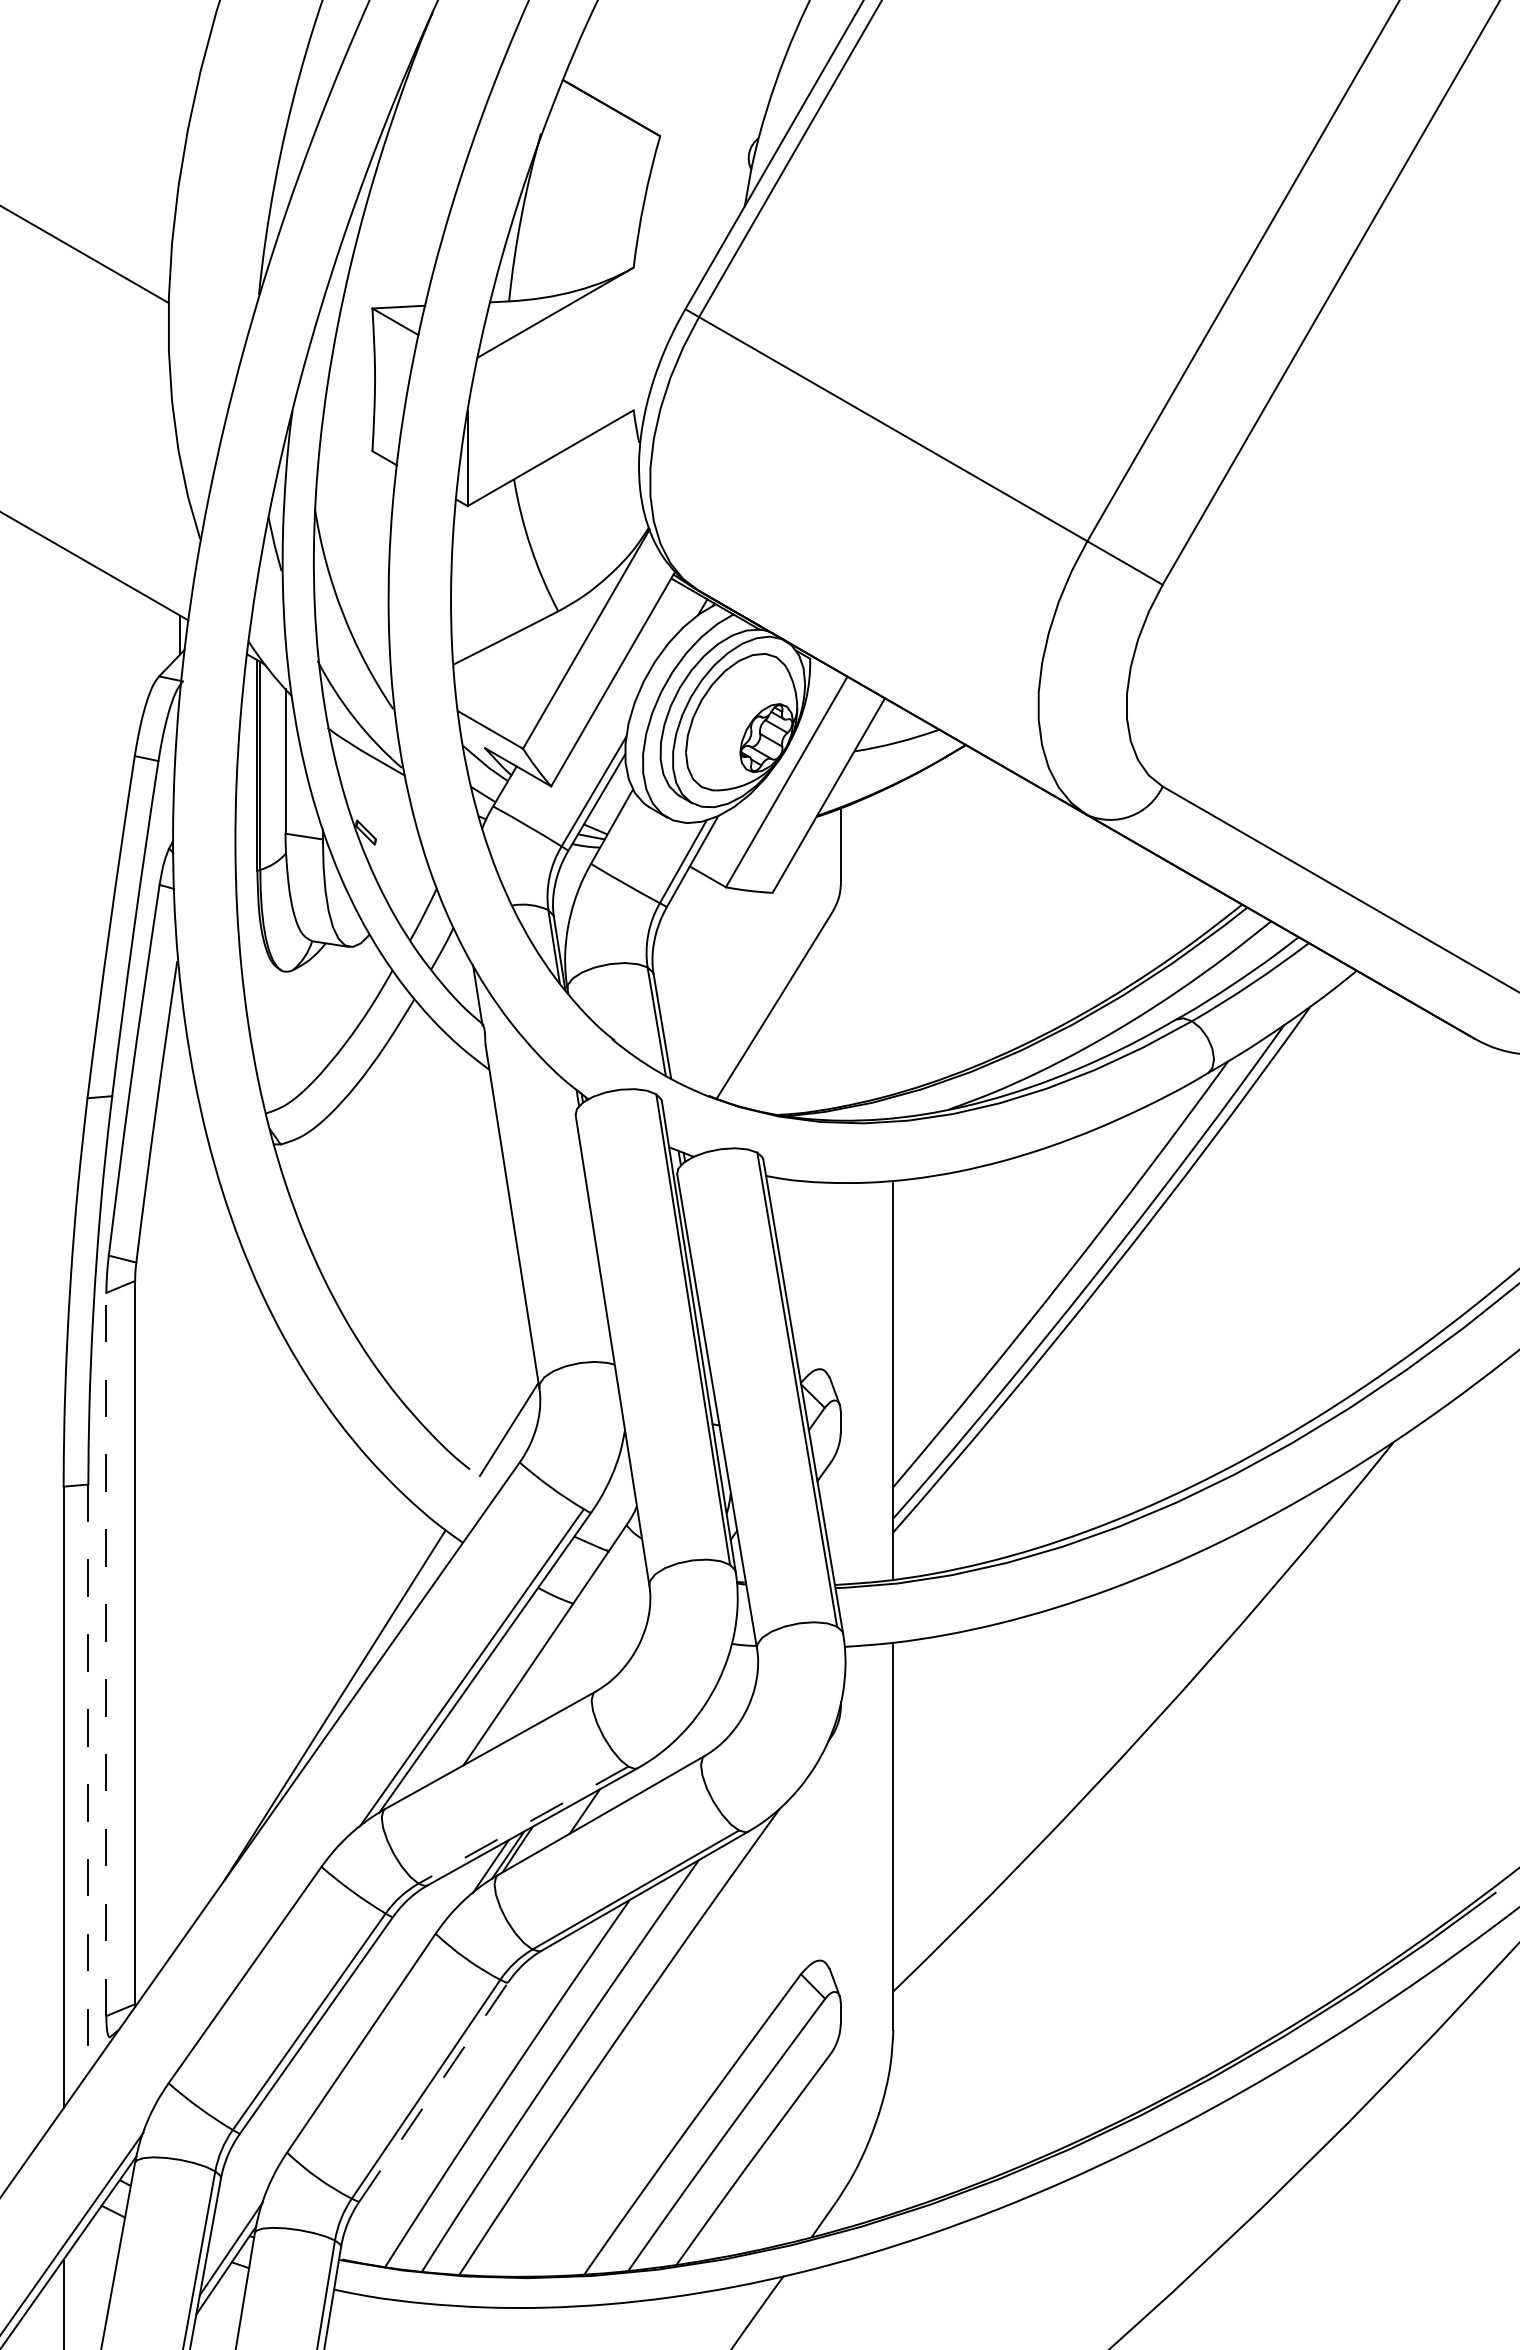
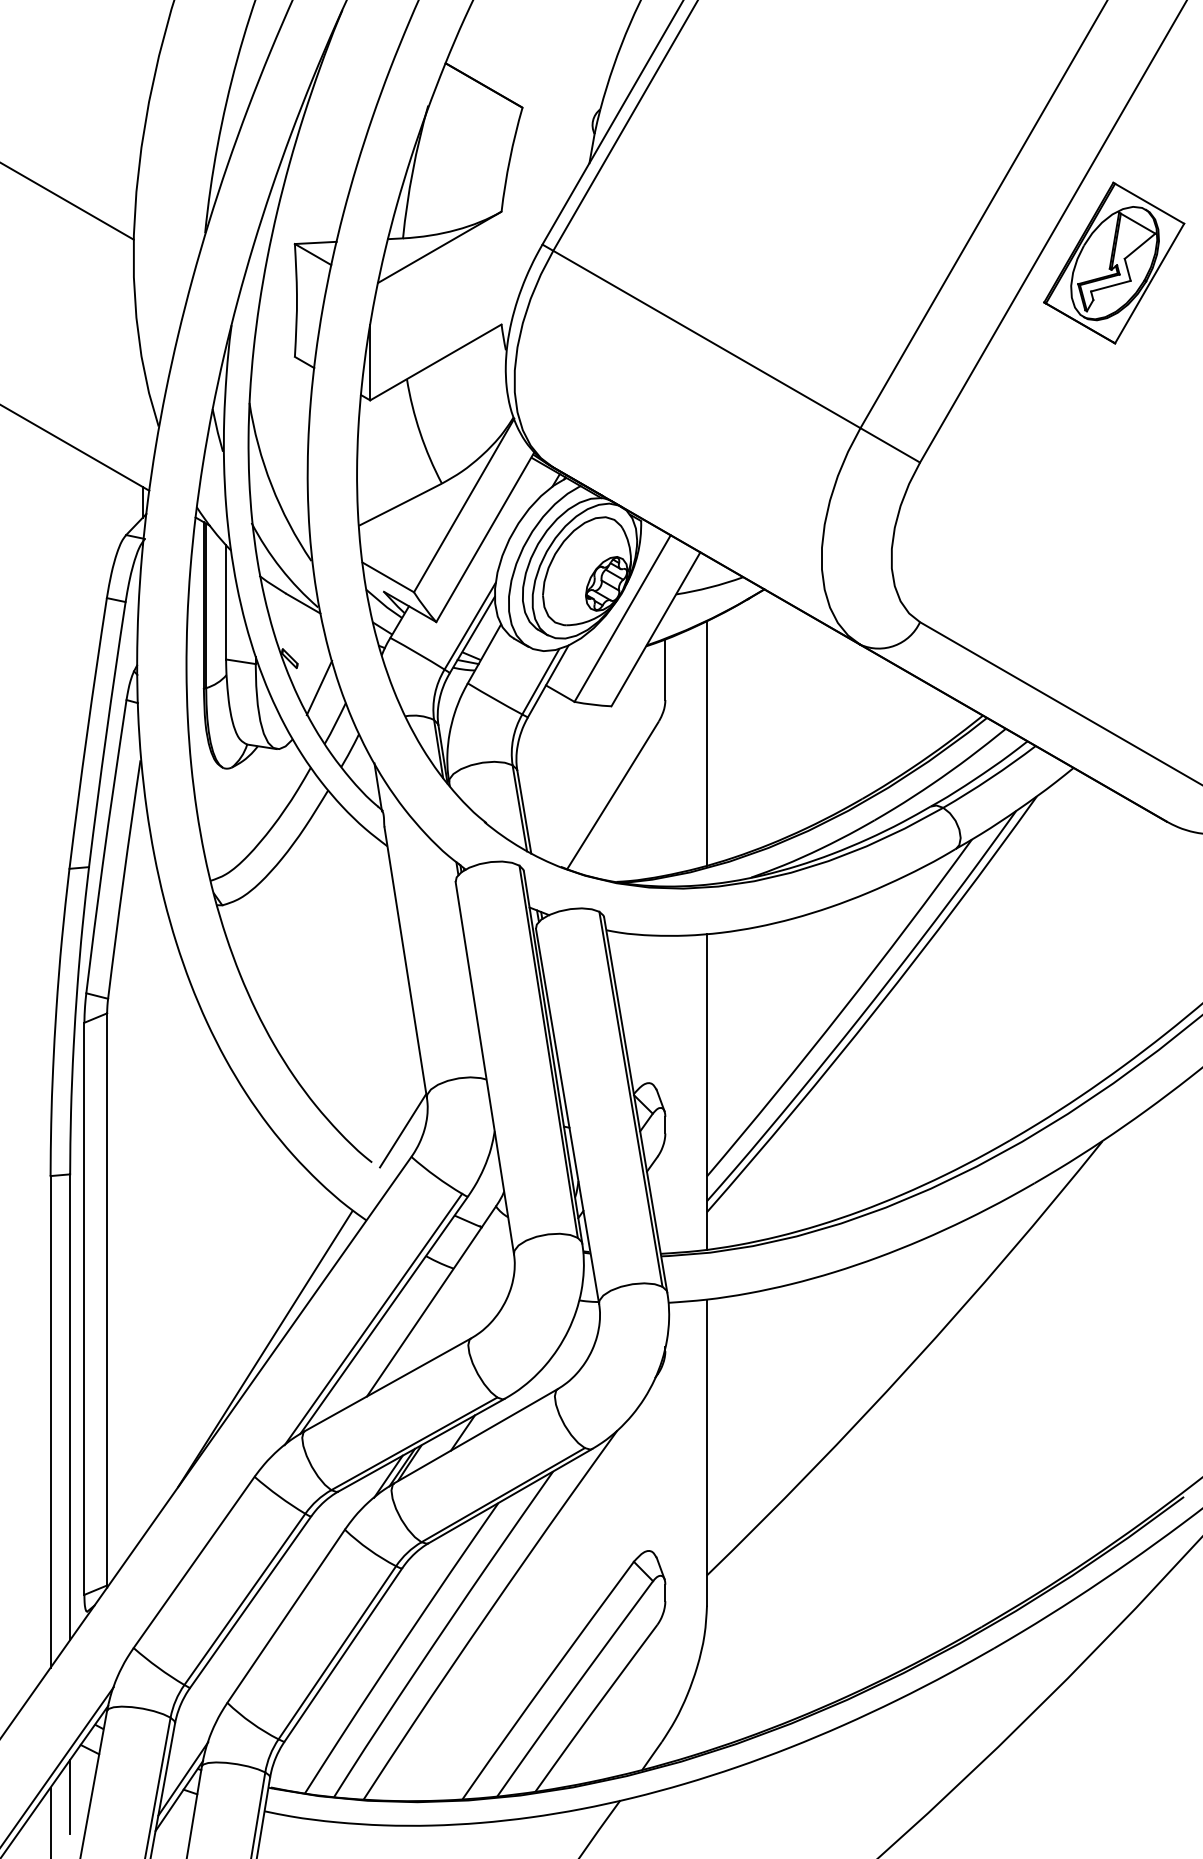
part: (1407, 332) -> (1113, 262), added
line: (403, 869) -> (319, 687), added
line: (893, 939) -> (707, 743), added
line: (106, 1654) -> (84, 1308), dashed -> solid
line: (88, 1779) -> (70, 1407), dashed -> solid
line: (523, 1825) -> (414, 1444), dashed -> solid
line: (433, 2091) -> (343, 1654), dashed -> solid
line: (88, 2271) -> (70, 1796), added

